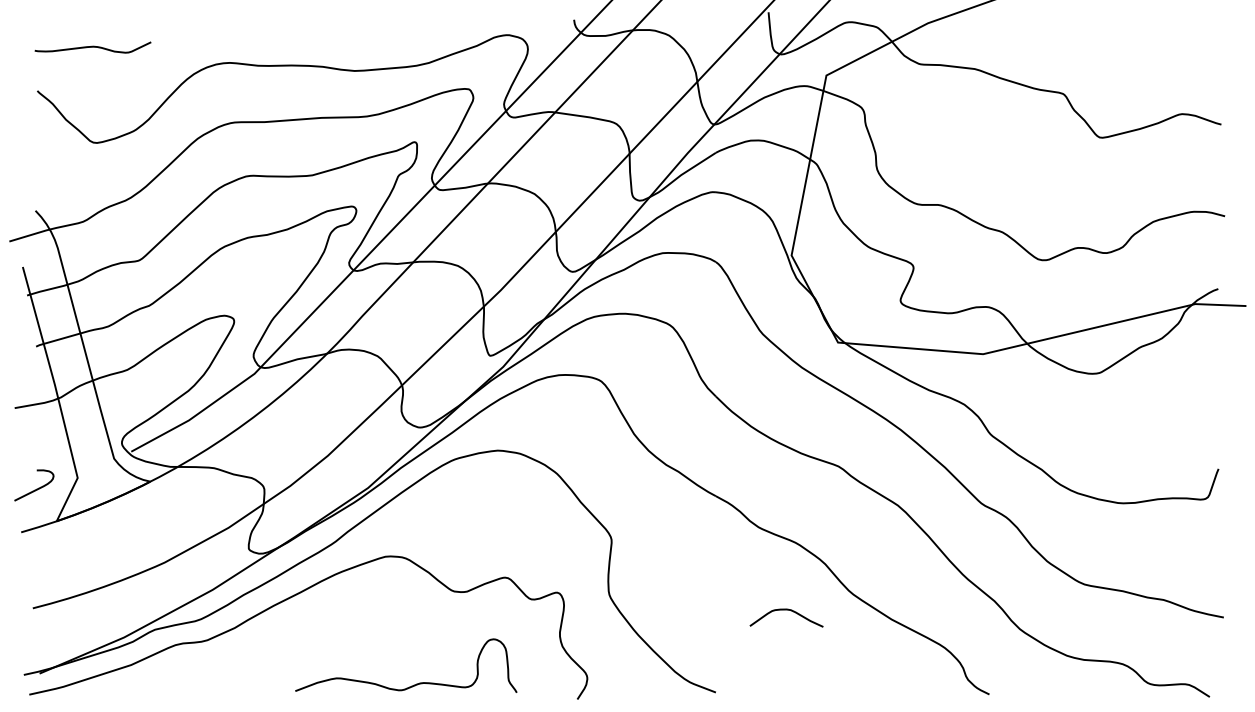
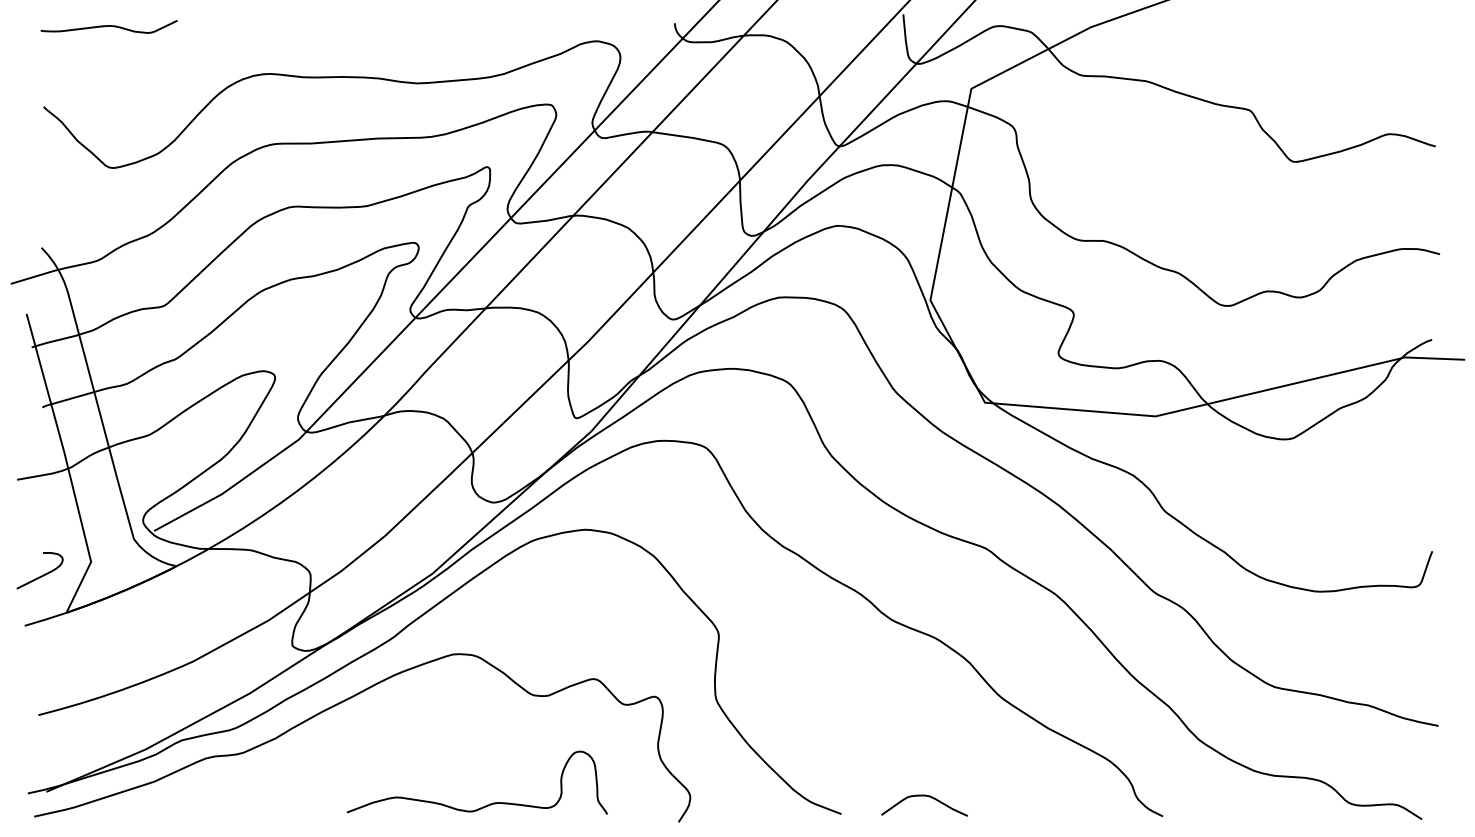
curve: (92, 47) -> (108, 26), moved
curve: (786, 610) -> (924, 796), moved

